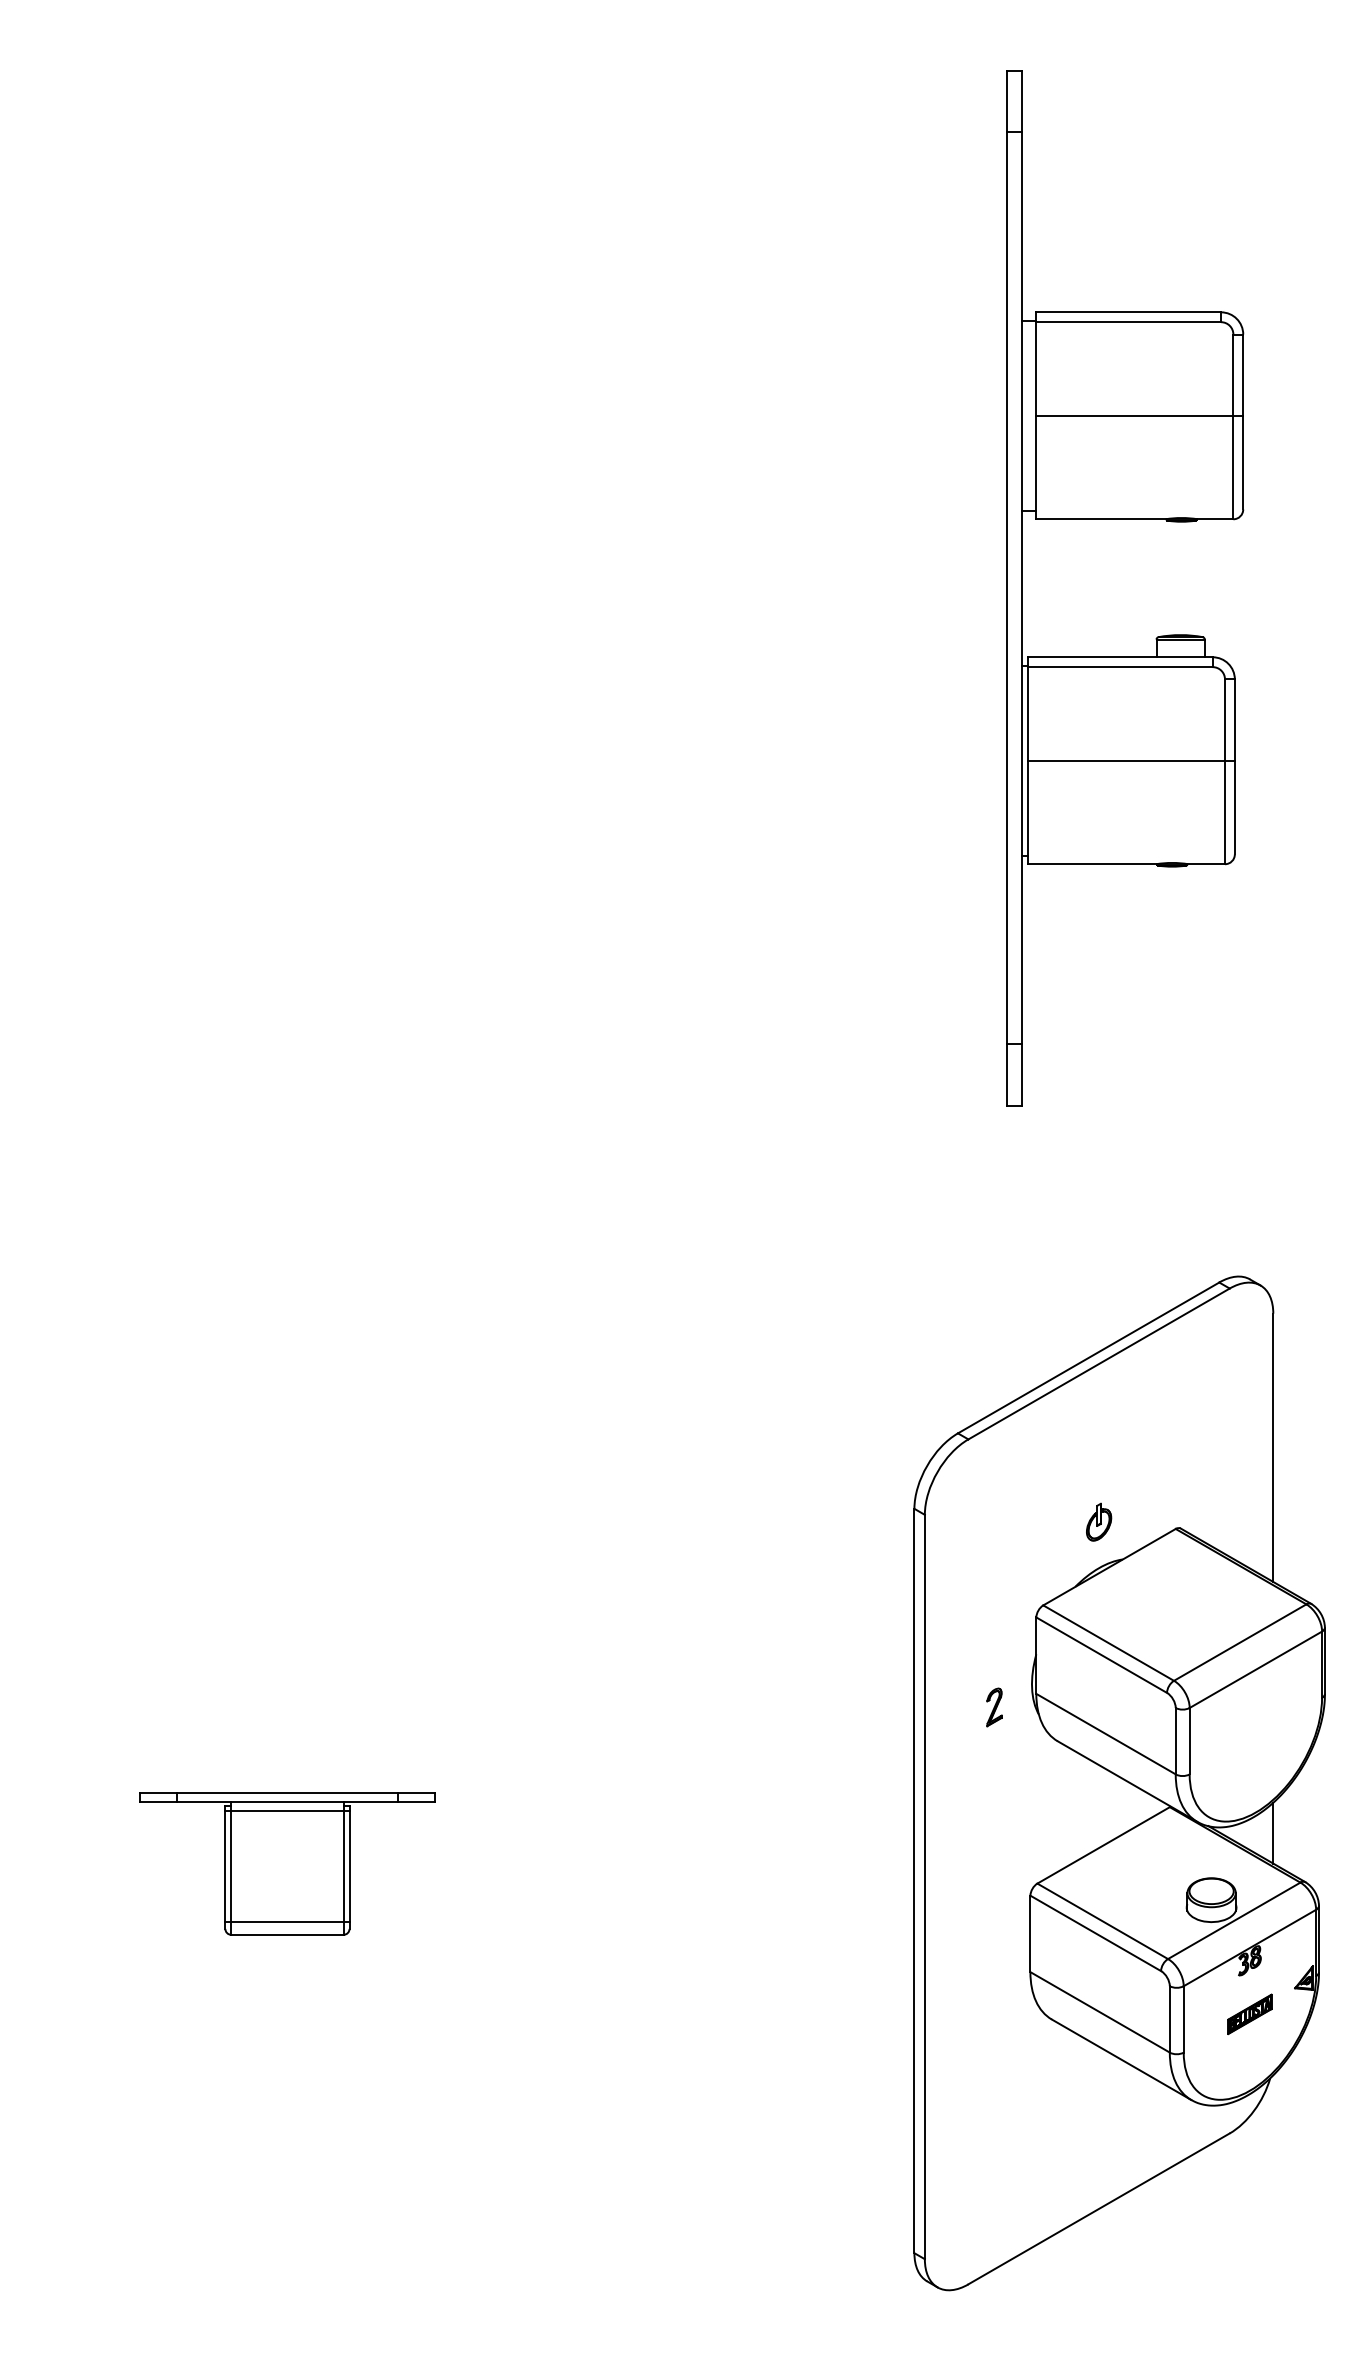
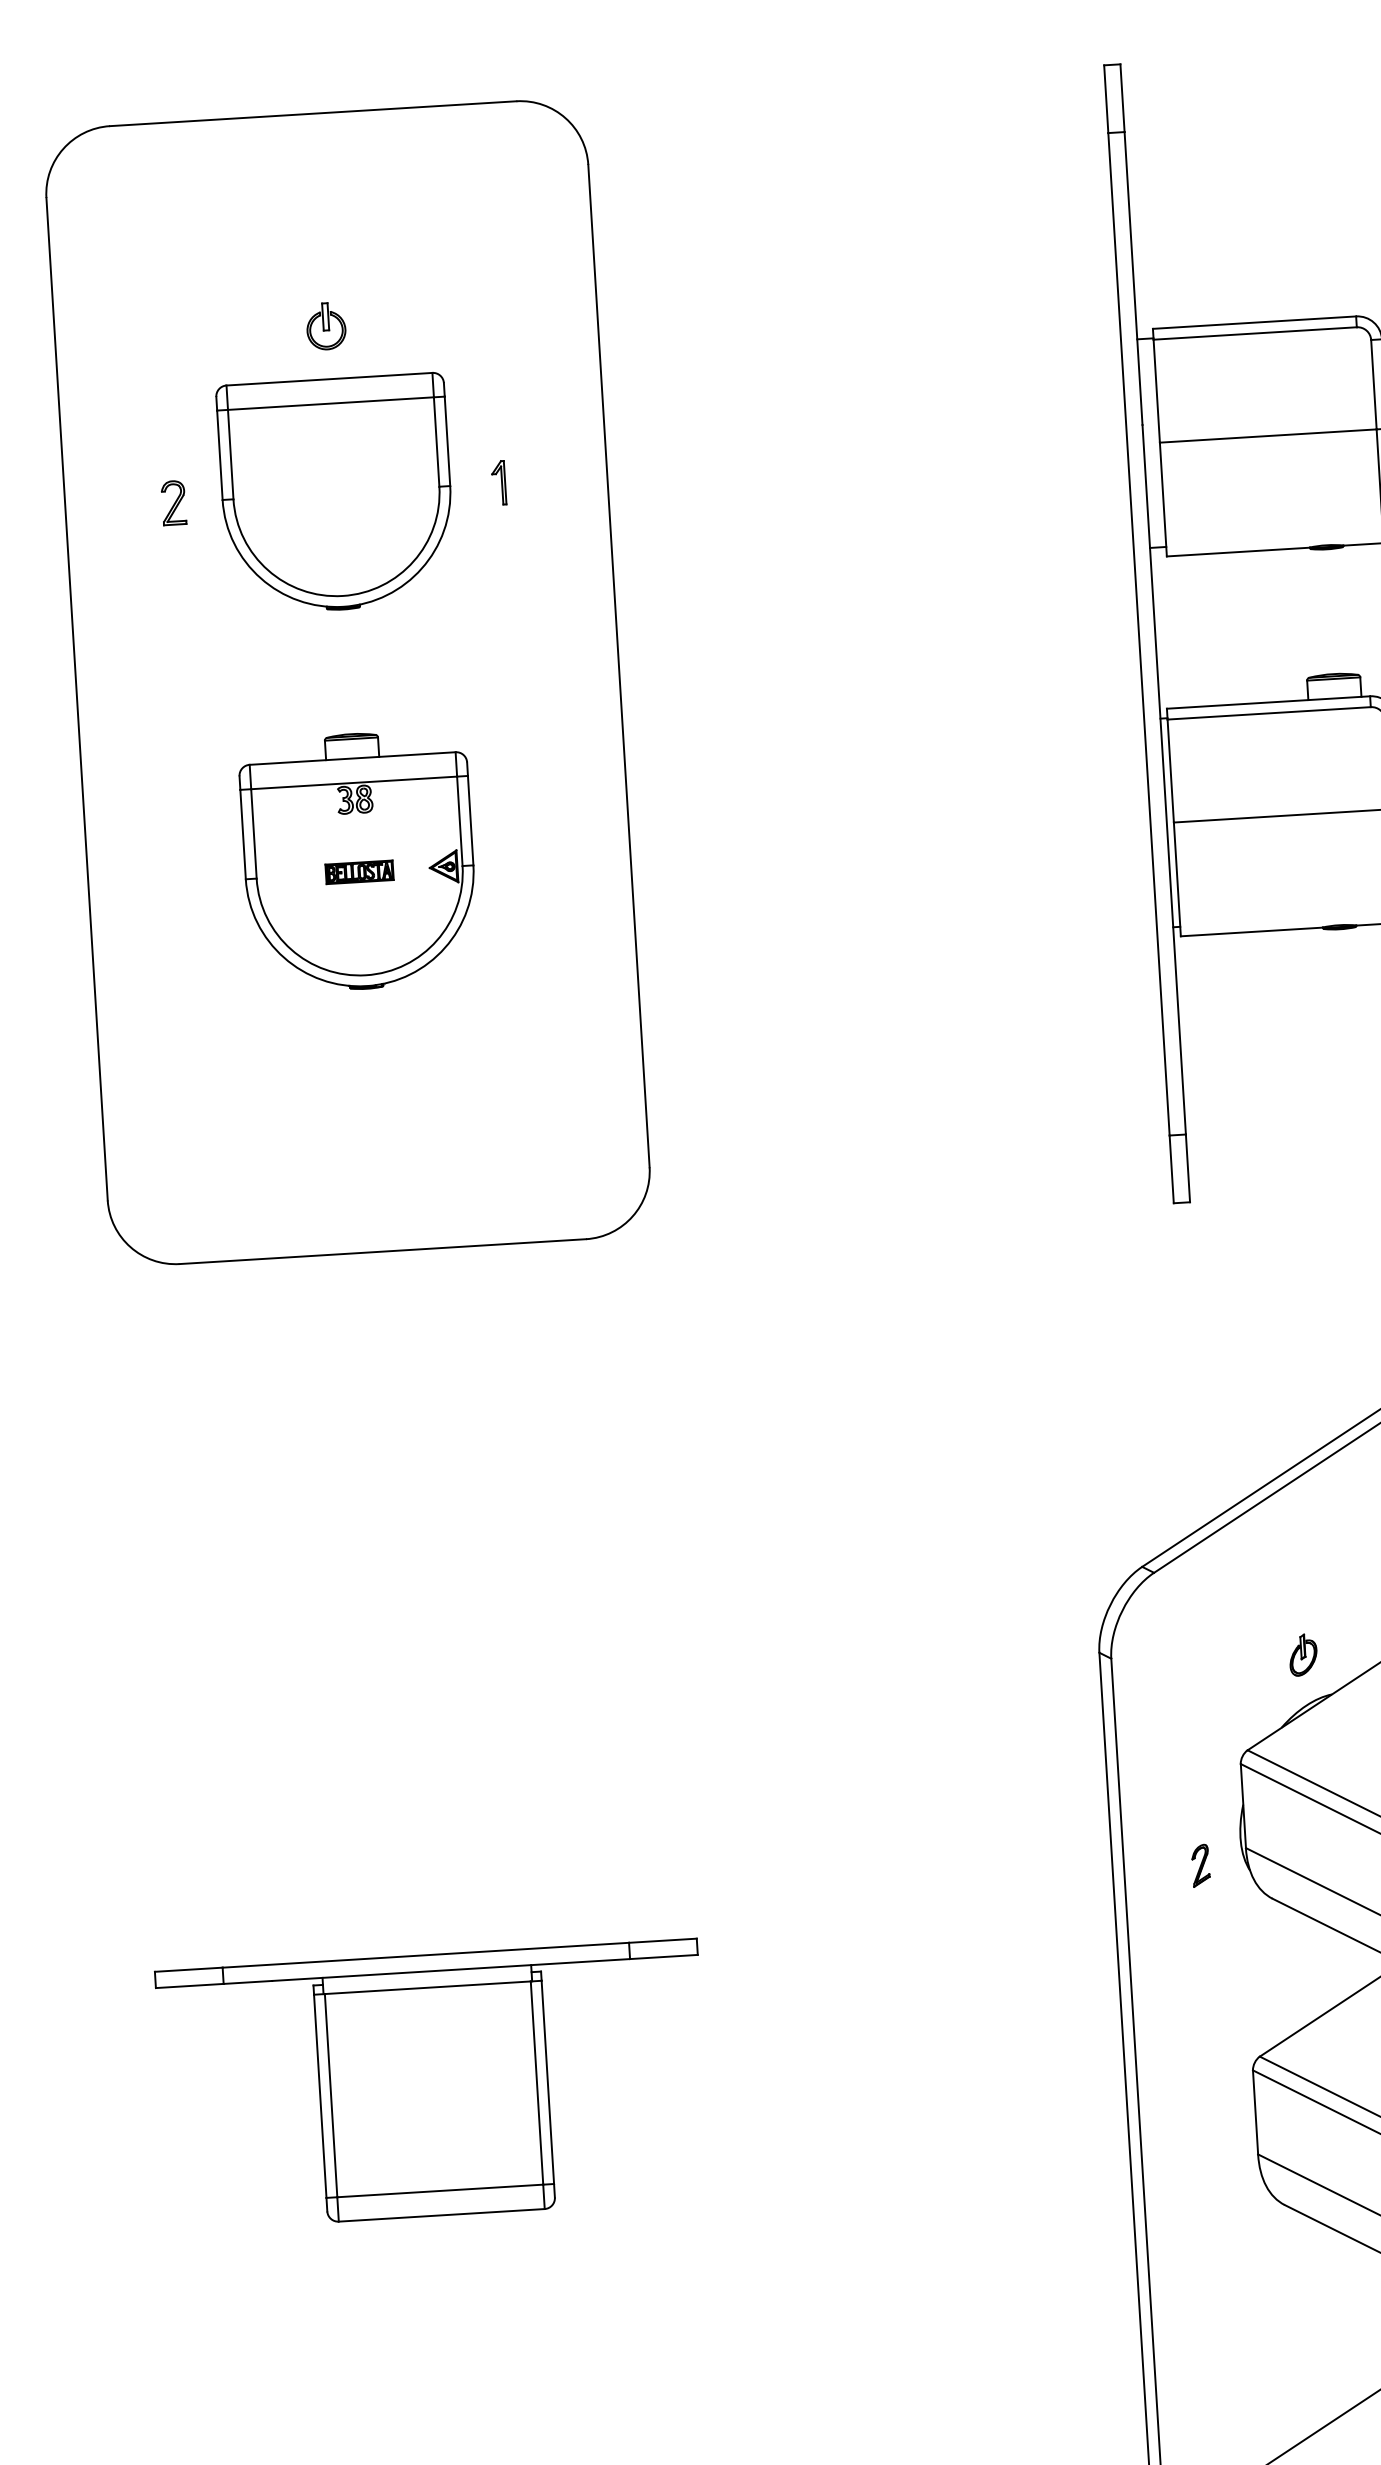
part: (287, 588) -> (348, 682), added
part: (287, 1863) -> (433, 2084), size x1.67

